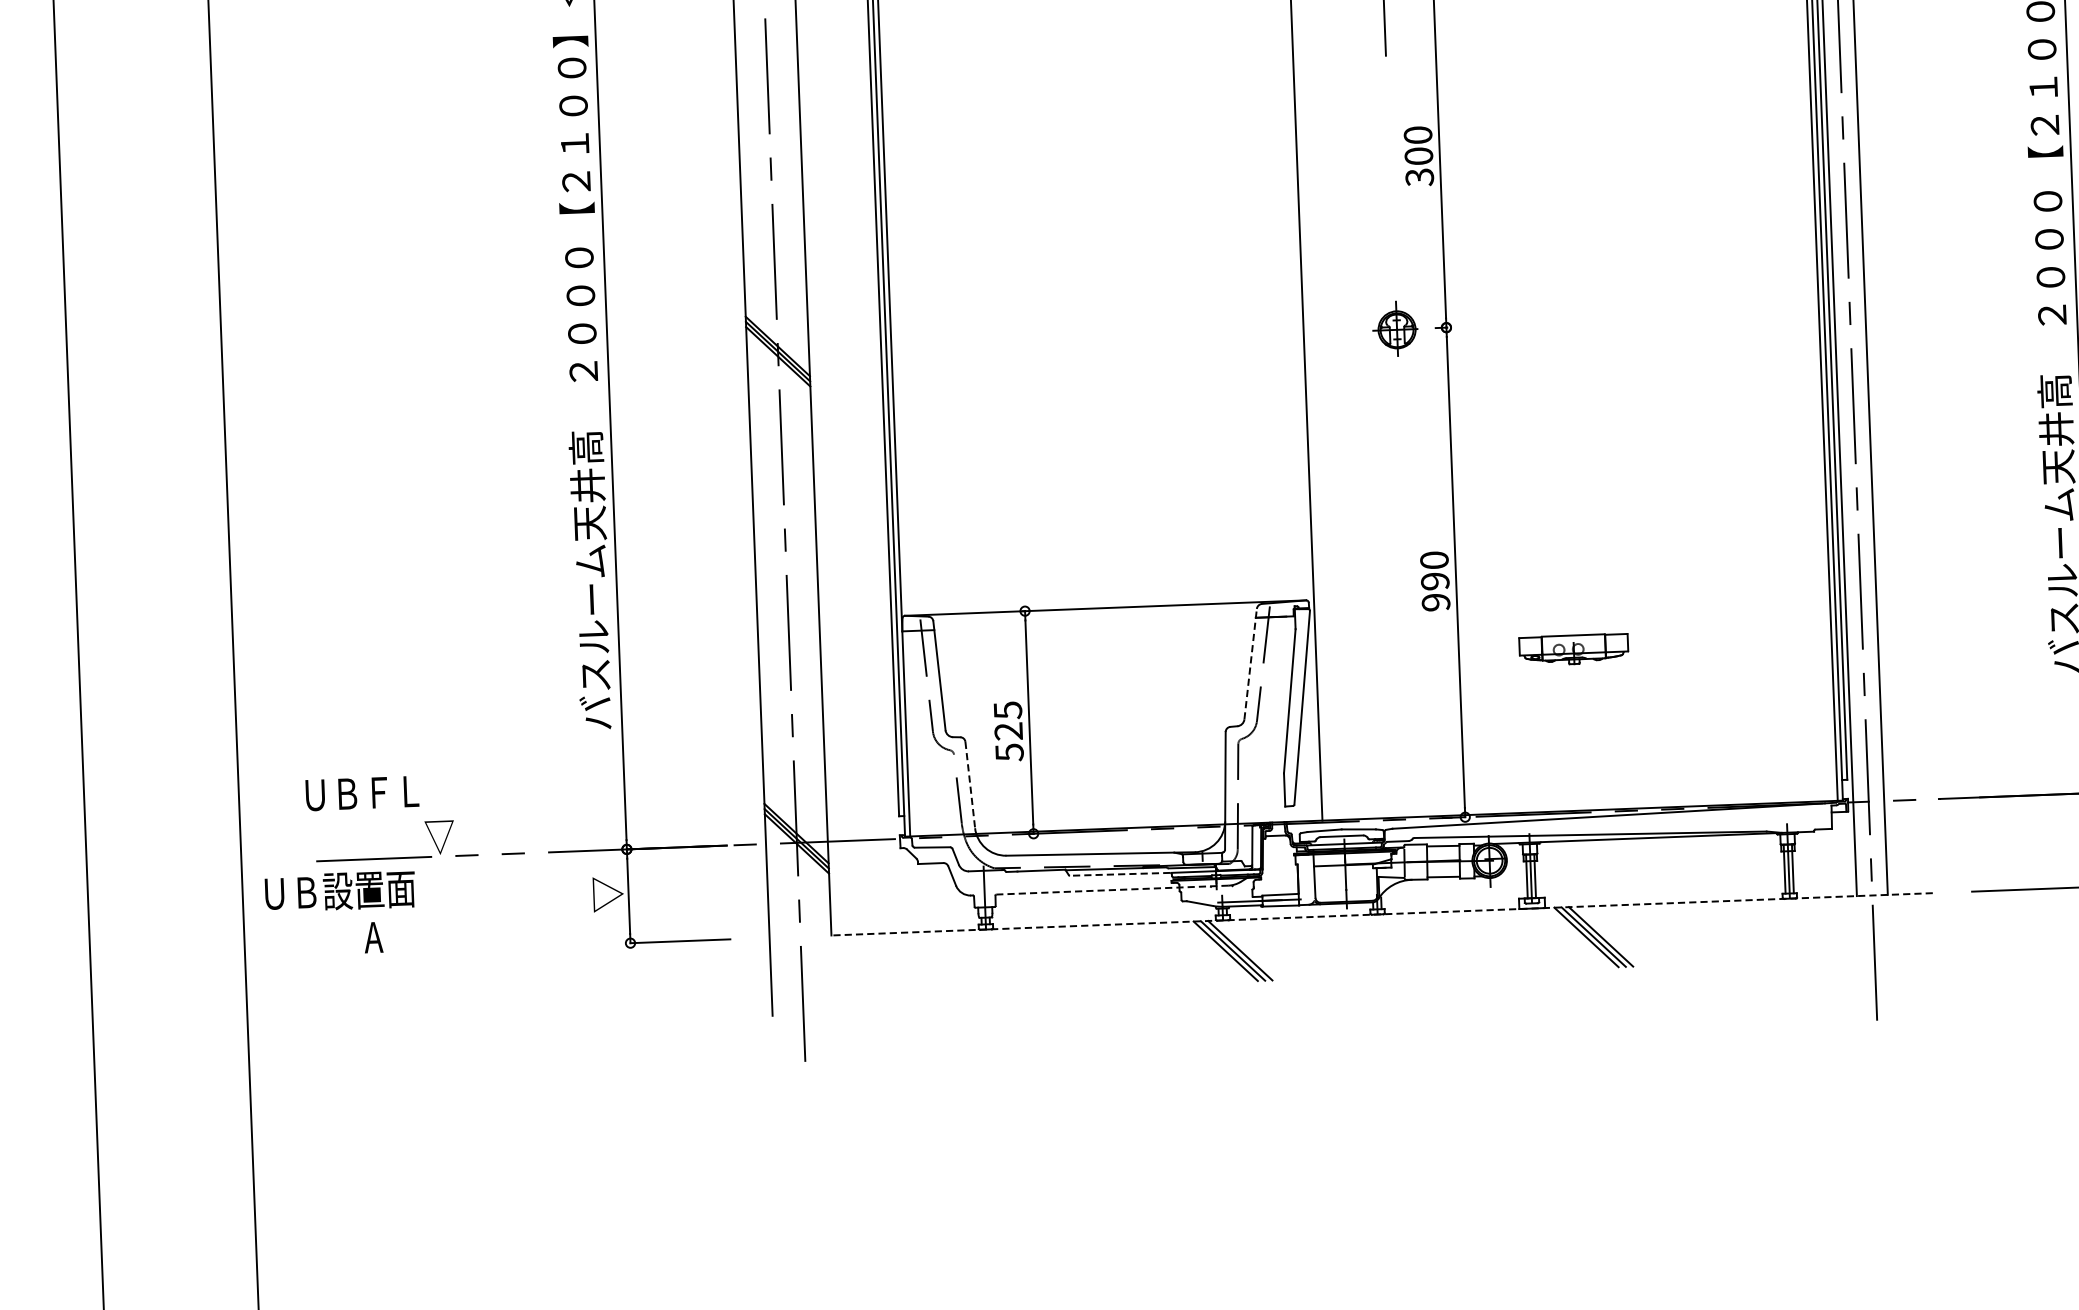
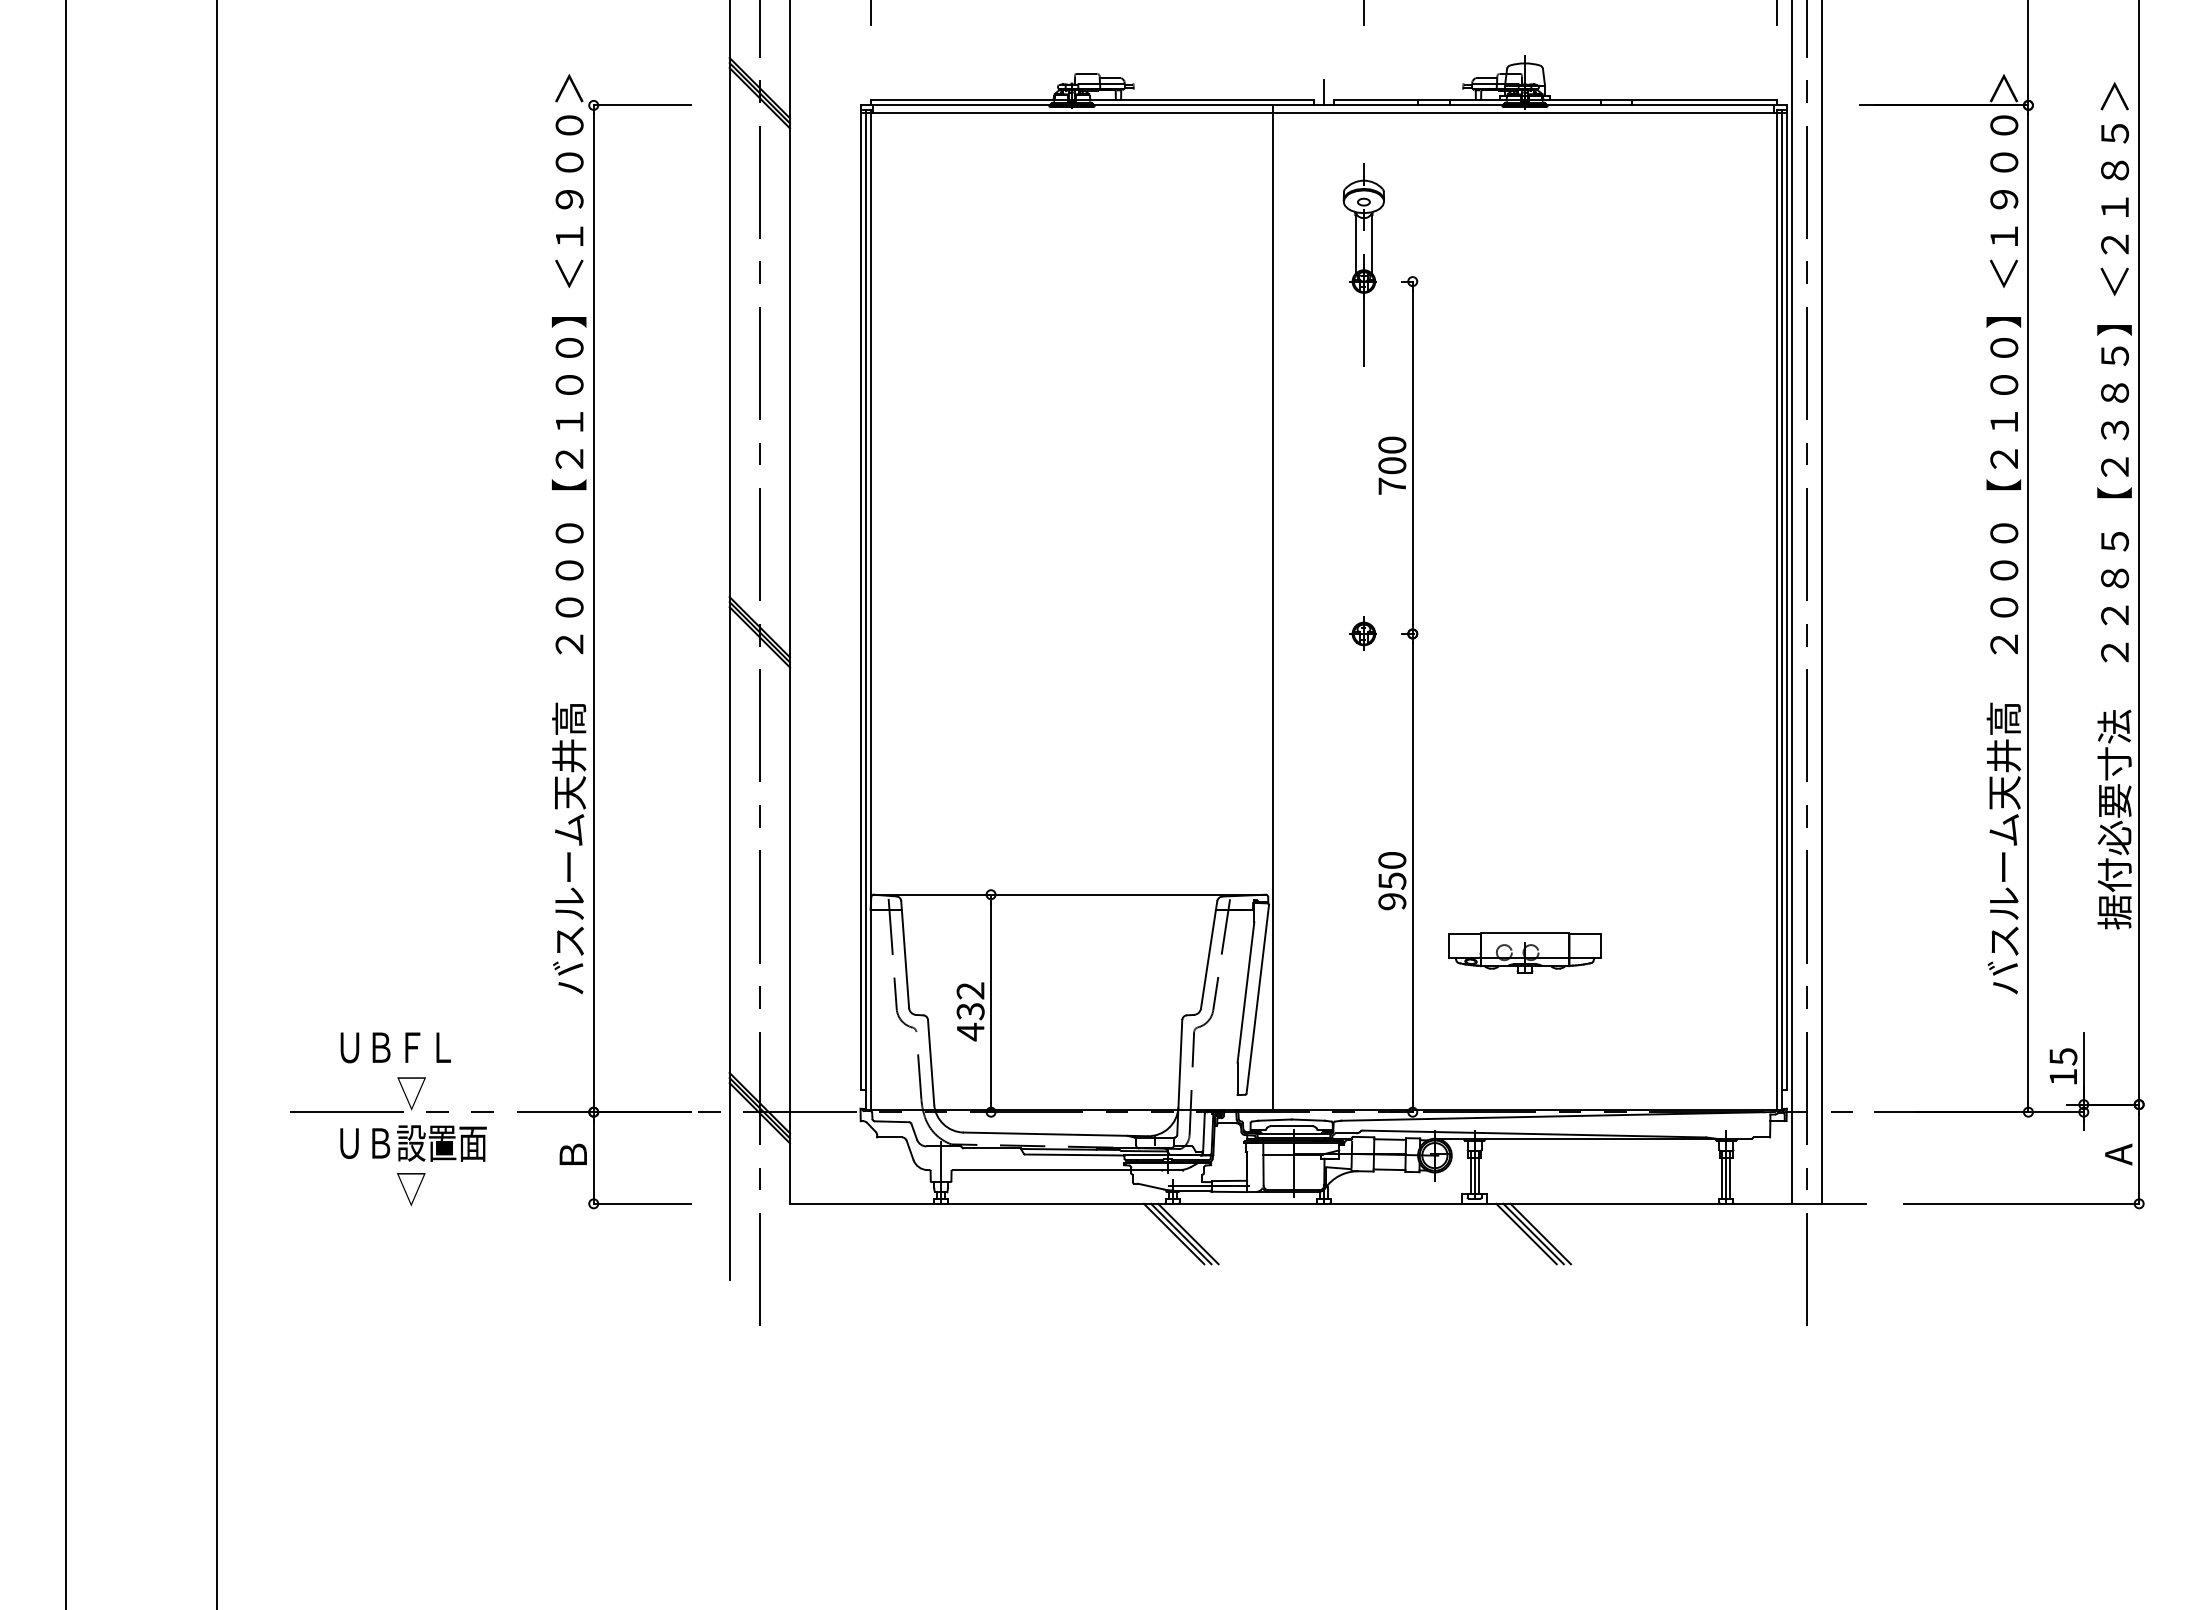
text: (1419, 177) -> (1392, 486), 300 -> 700
part: (1394, 329) -> (1362, 633), size x0.62
text: (1435, 581) -> (1392, 881), 990 -> 950
part: (1573, 649) -> (1524, 952), size x1.43
line: (1250, 663) -> (1209, 954), dashed -> solid
text: (1008, 731) -> (970, 1011), 525 -> 432
line: (970, 785) -> (931, 1062), dashed -> solid
text: (362, 793) -> (395, 1047), moved
line: (1120, 873) -> (1074, 1154), dashed -> solid
line: (1112, 890) -> (1065, 1170), dashed -> solid
text: (340, 891) -> (413, 1143), moved
text: (608, 894) -> (574, 1155), ▽ -> Ｂ
line: (1382, 913) -> (1328, 1203), dashed -> solid
text: (410, 936) -> (379, 1189), A -> ▽

